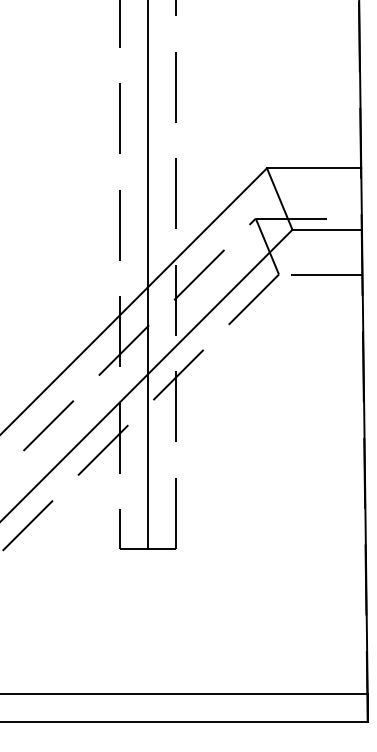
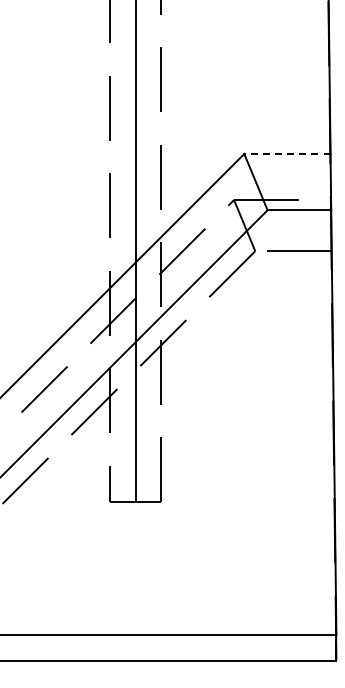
line: (313, 167) -> (286, 153), solid -> dashed

